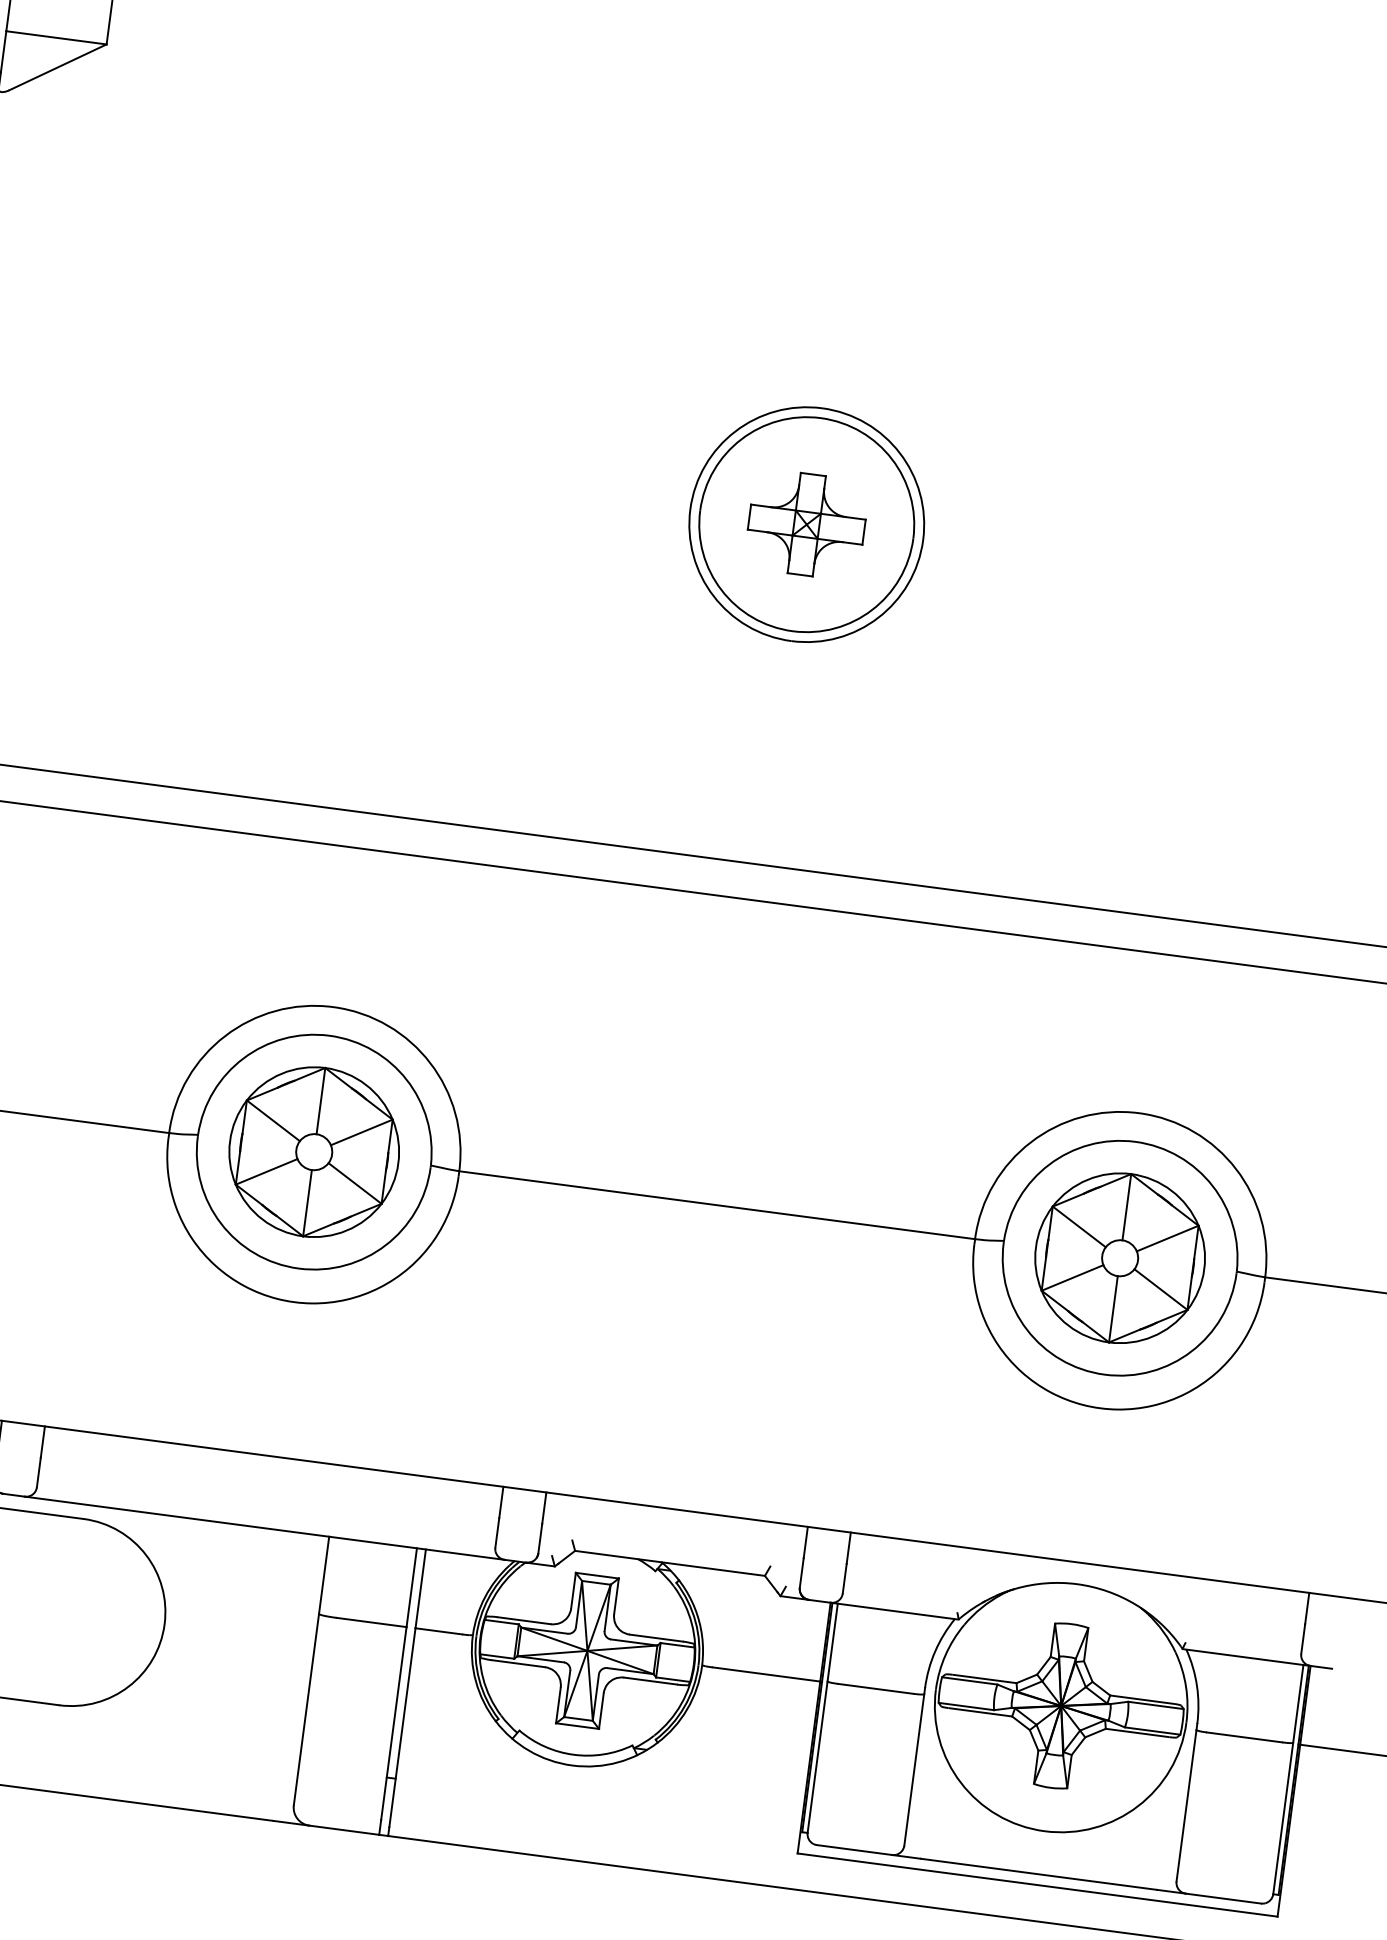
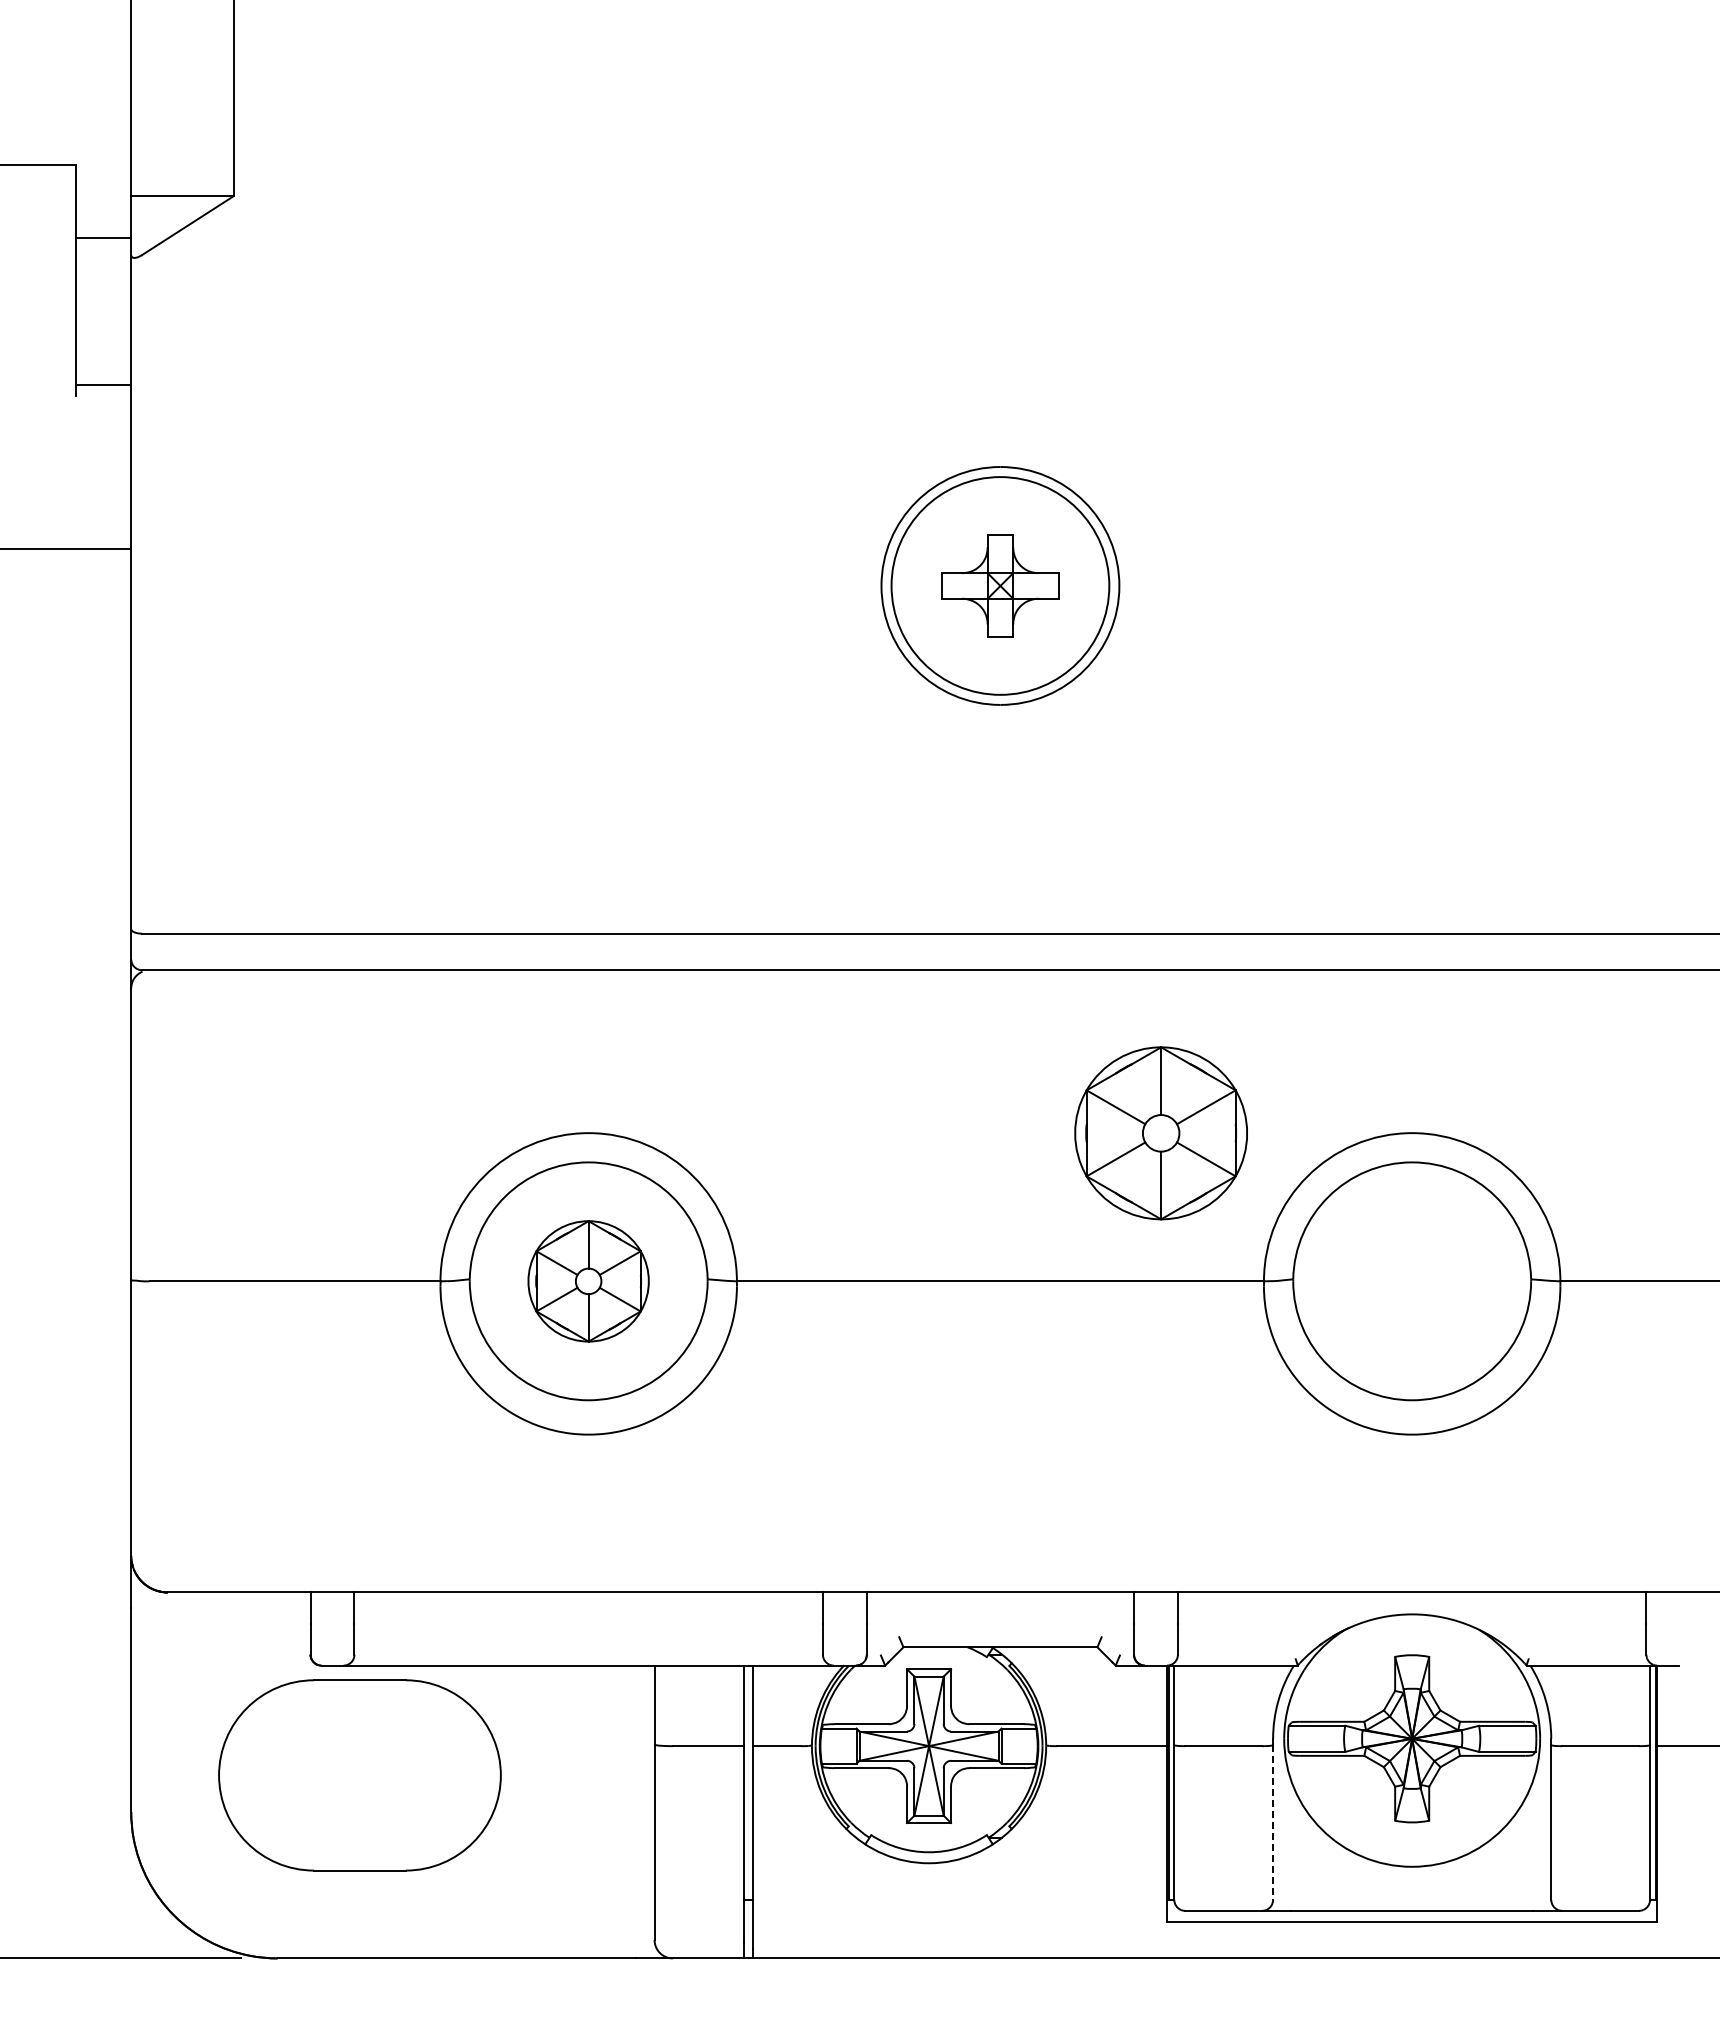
part: (314, 1152) -> (588, 1281), size x0.7
part: (1119, 1258) -> (1160, 1133), moved
line: (914, 1770) -> (1273, 1823), solid -> dashed

